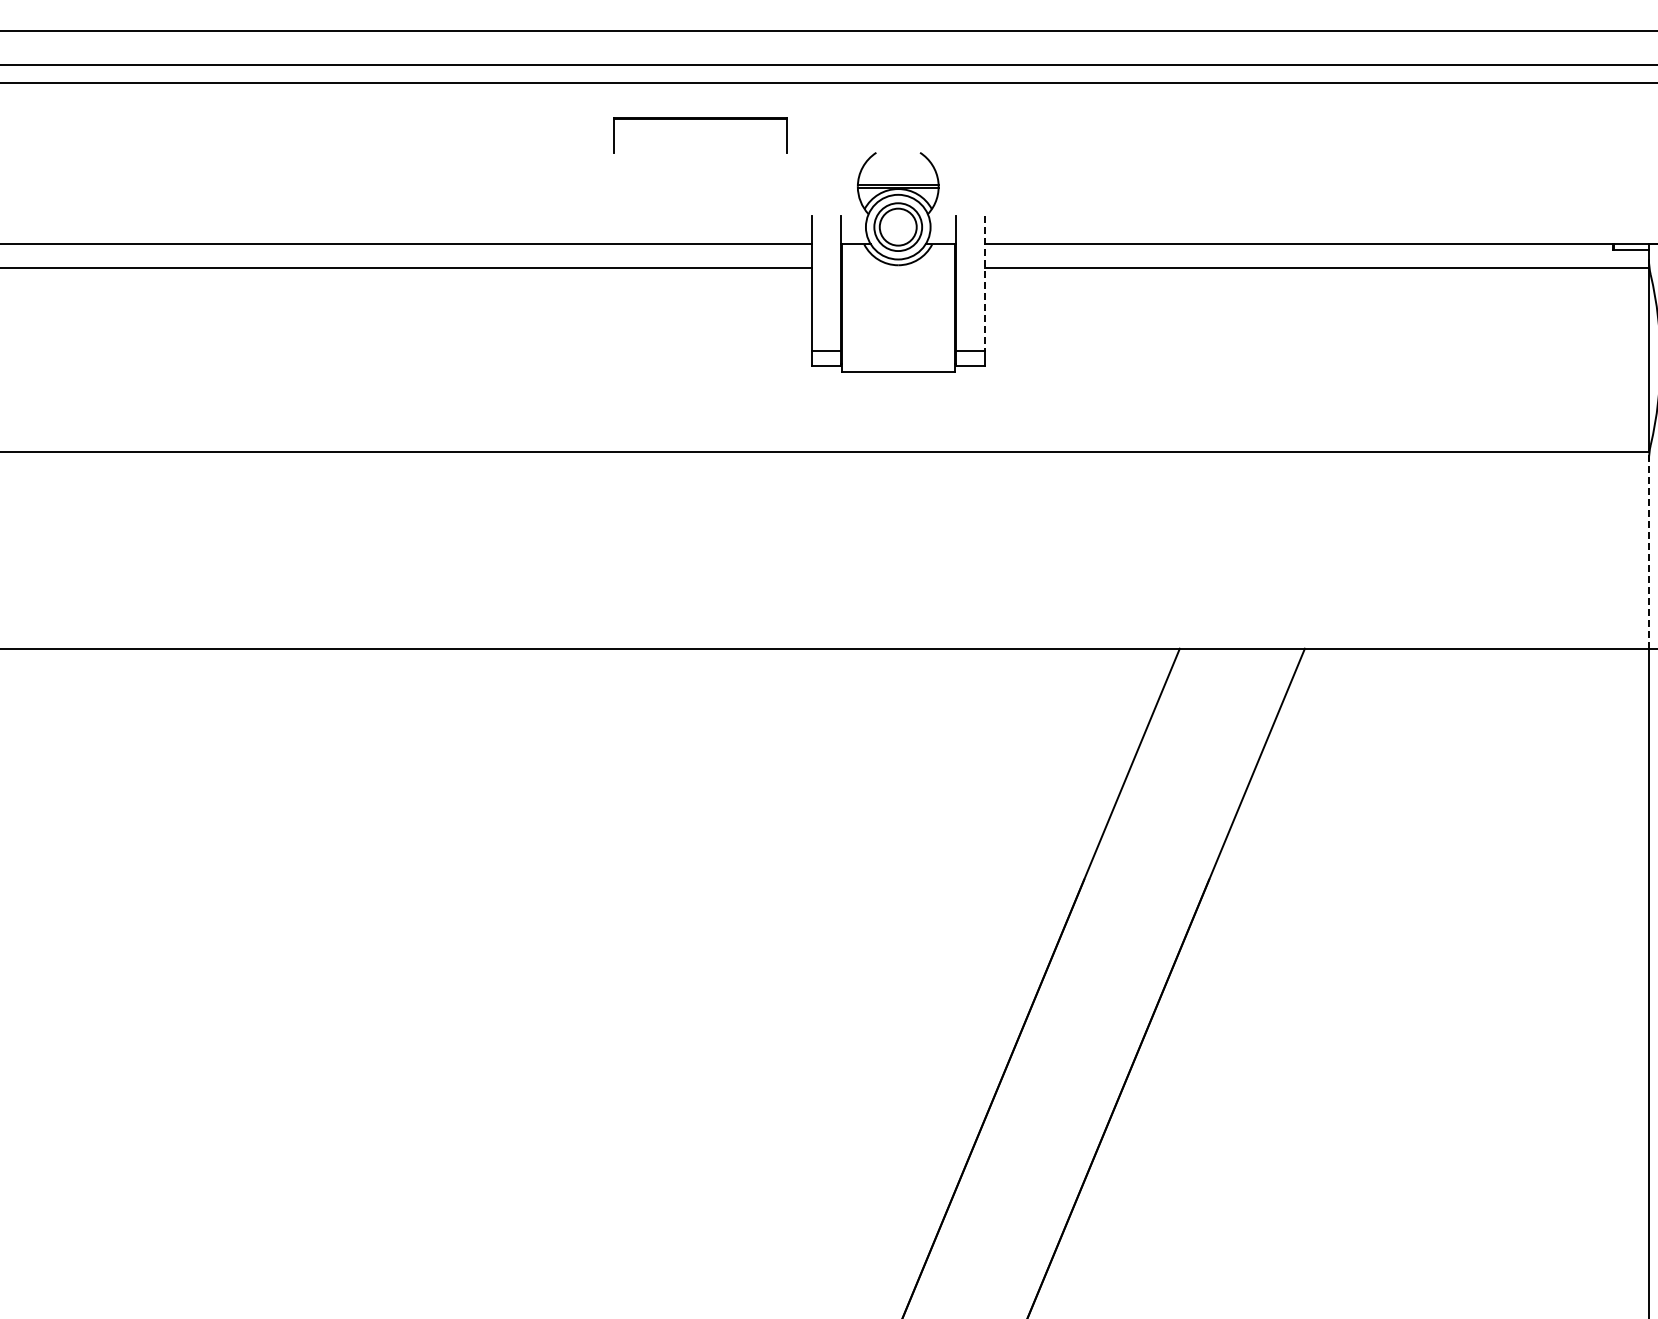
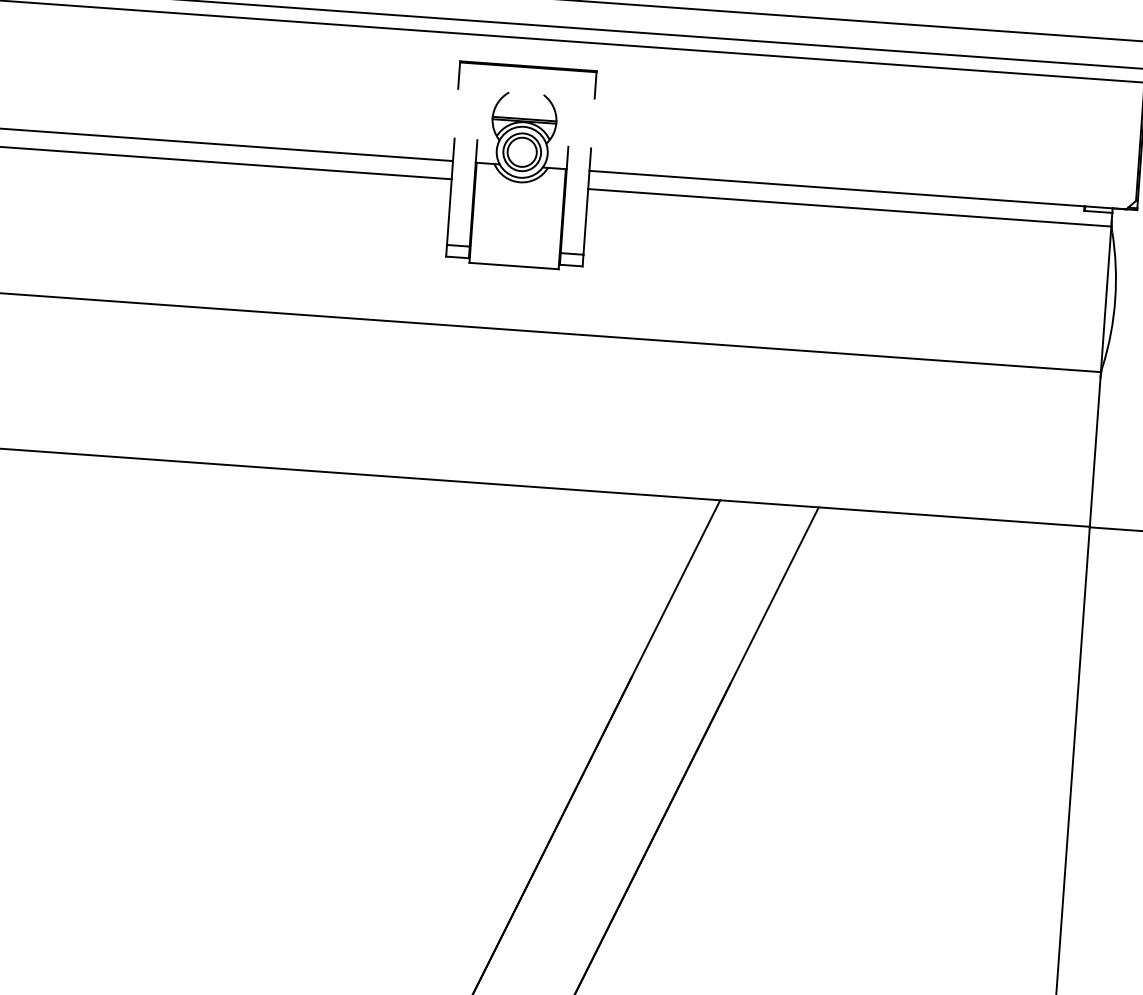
part: (700, 119) -> (528, 67), moved
line: (984, 283) -> (586, 201), dashed -> solid
line: (1648, 550) -> (1095, 449), dashed -> solid

